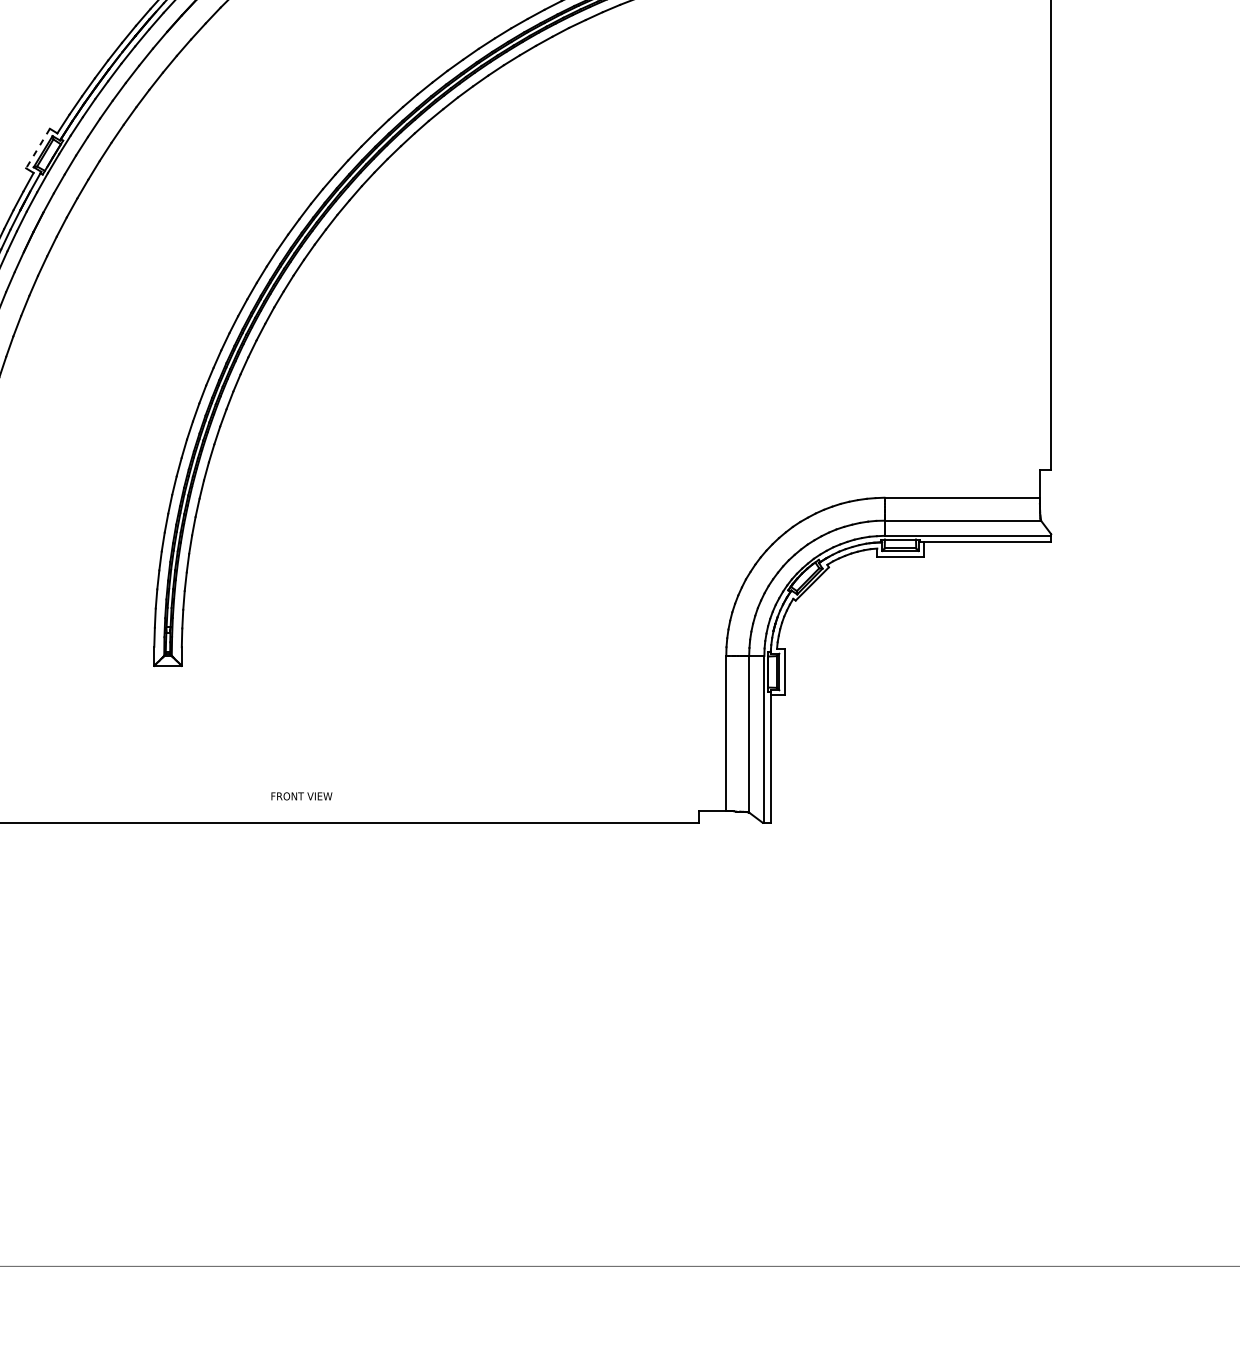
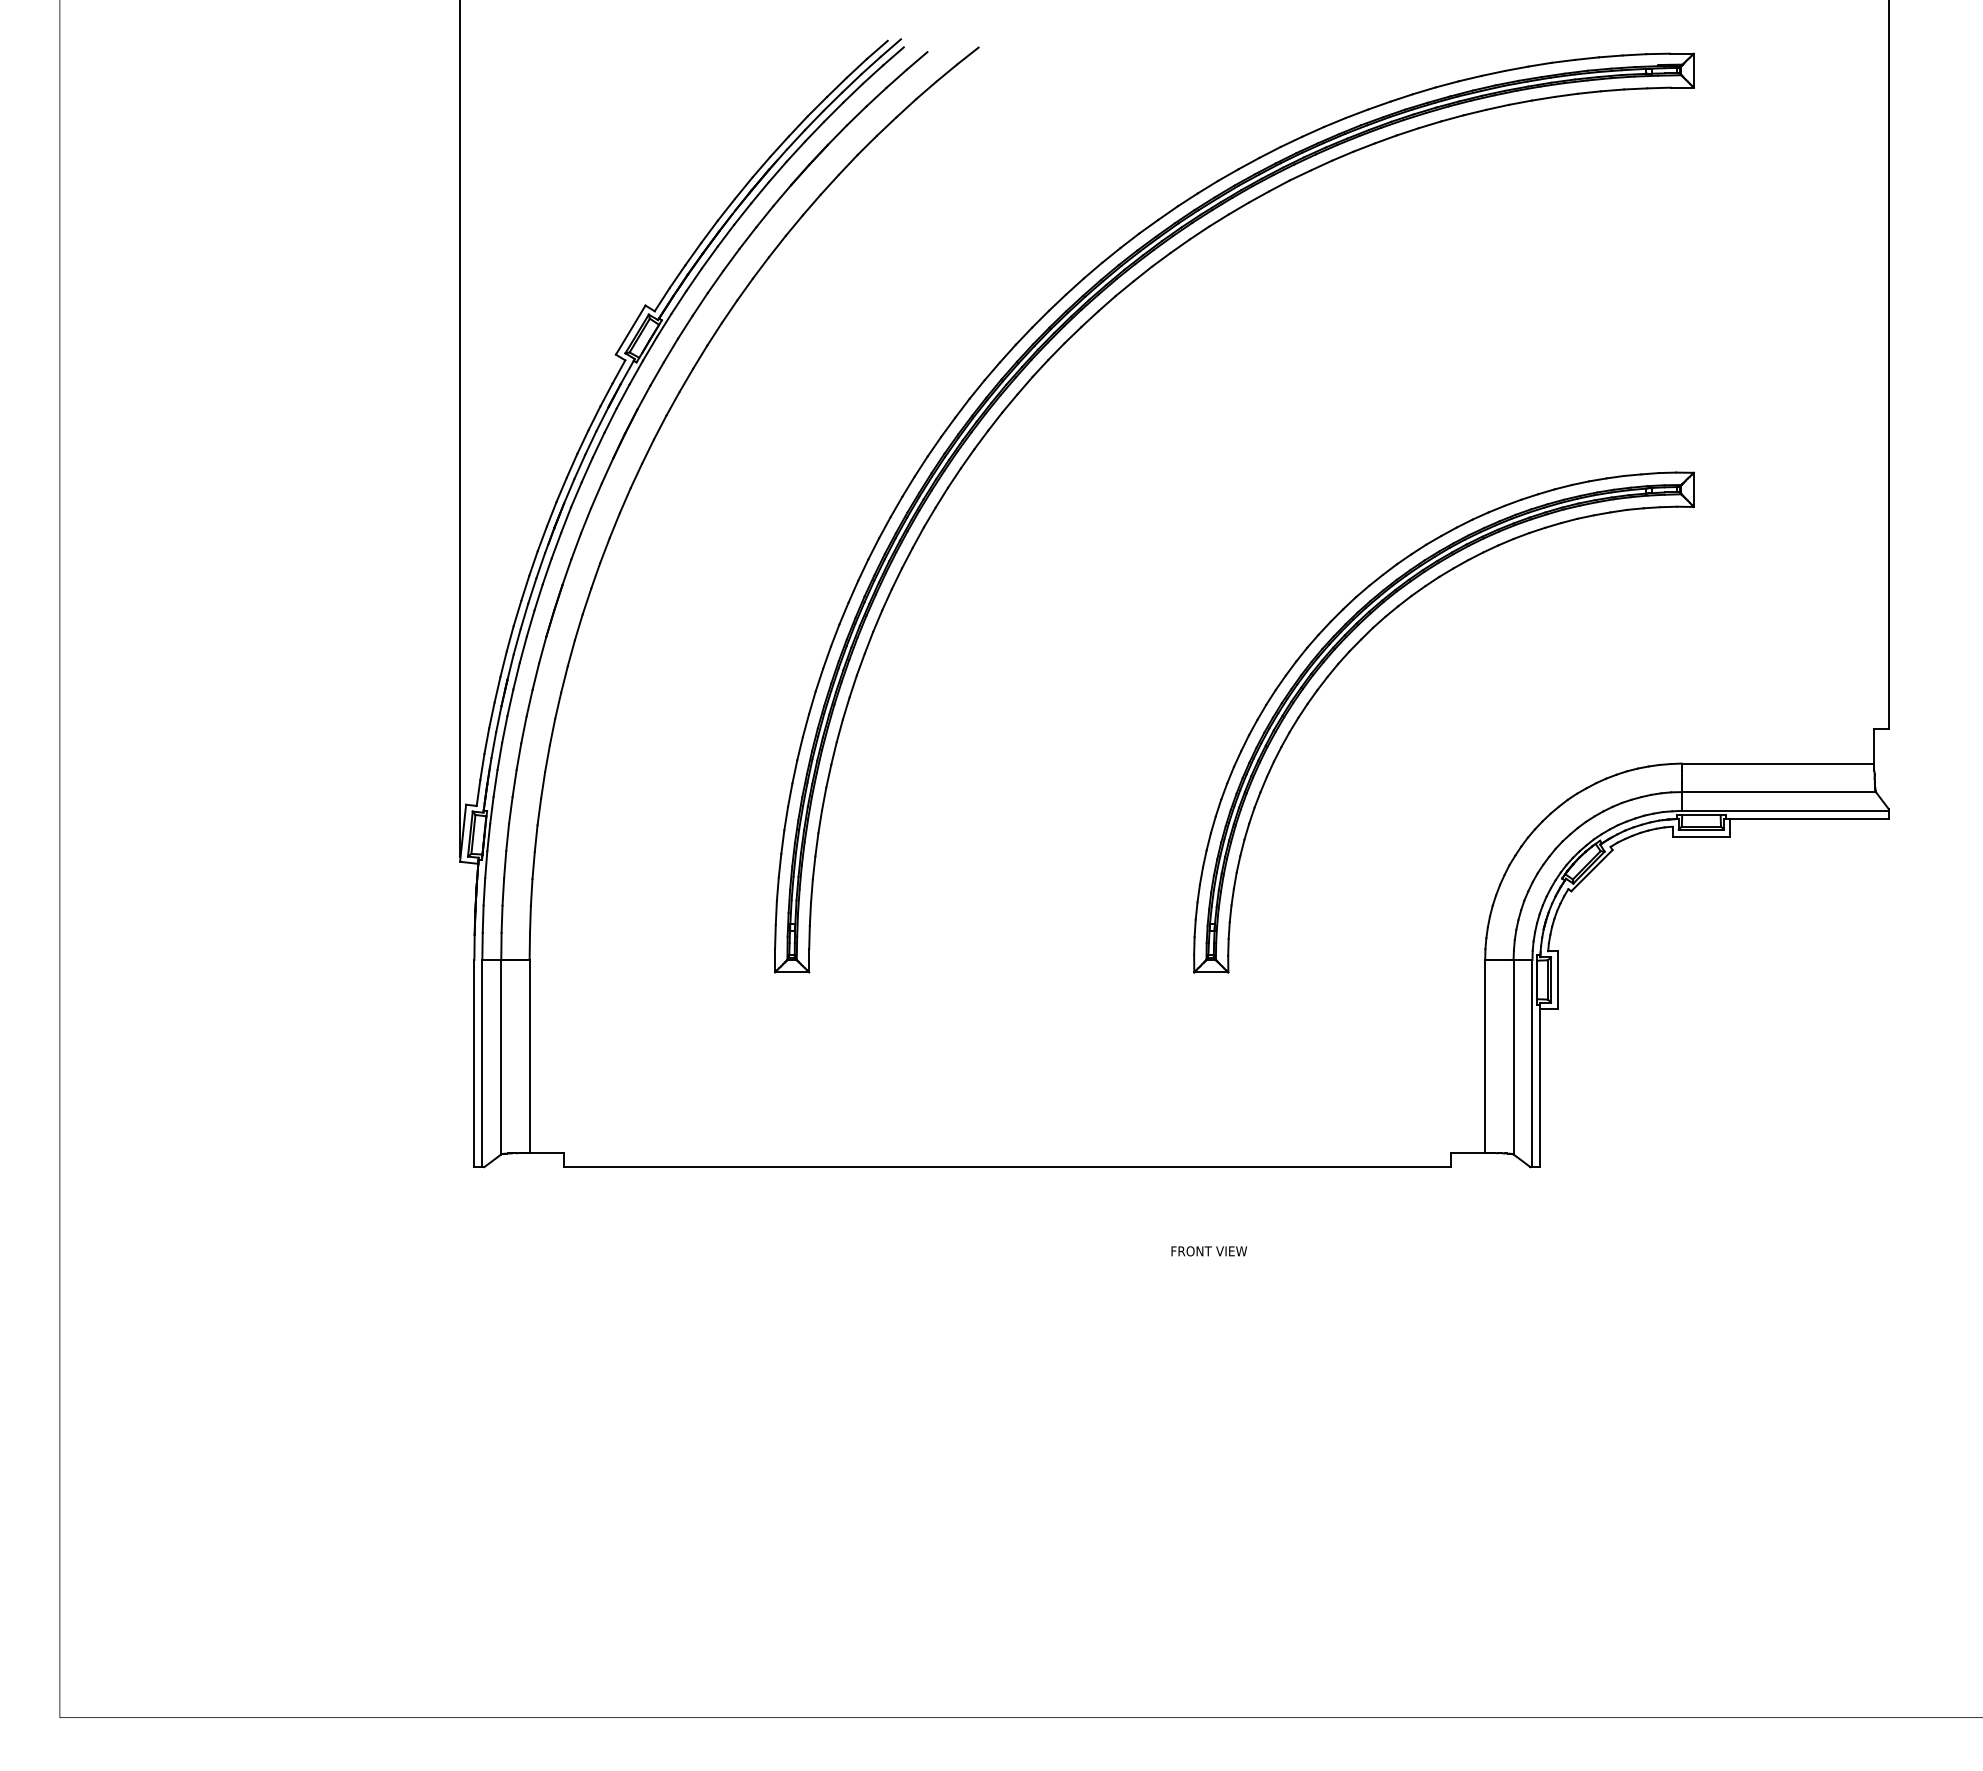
line: (37, 148) -> (630, 330), dashed -> solid
part: (626, 398) -> (1361, 640), added
text: (301, 796) -> (1208, 1251), moved

